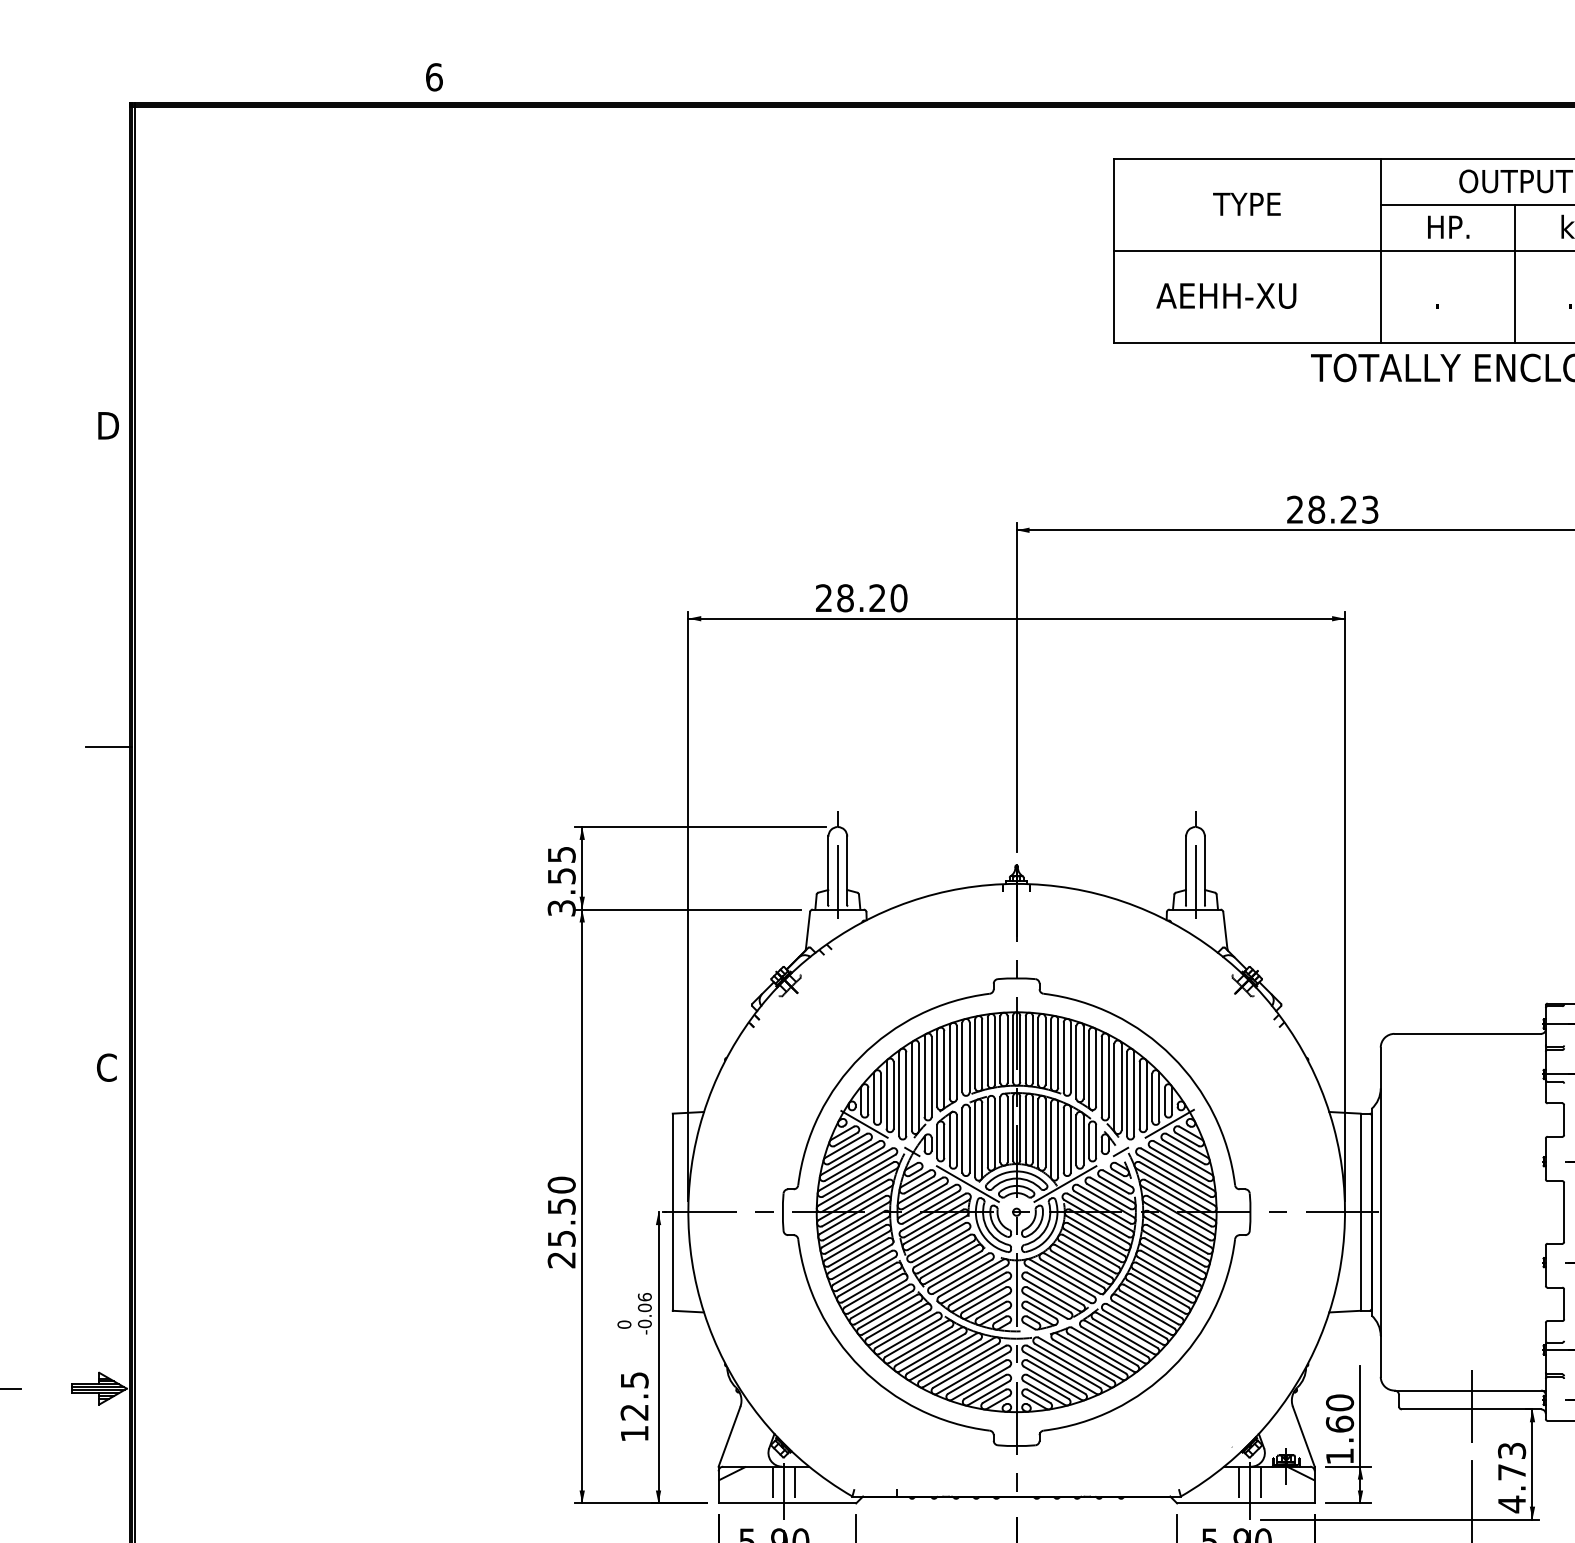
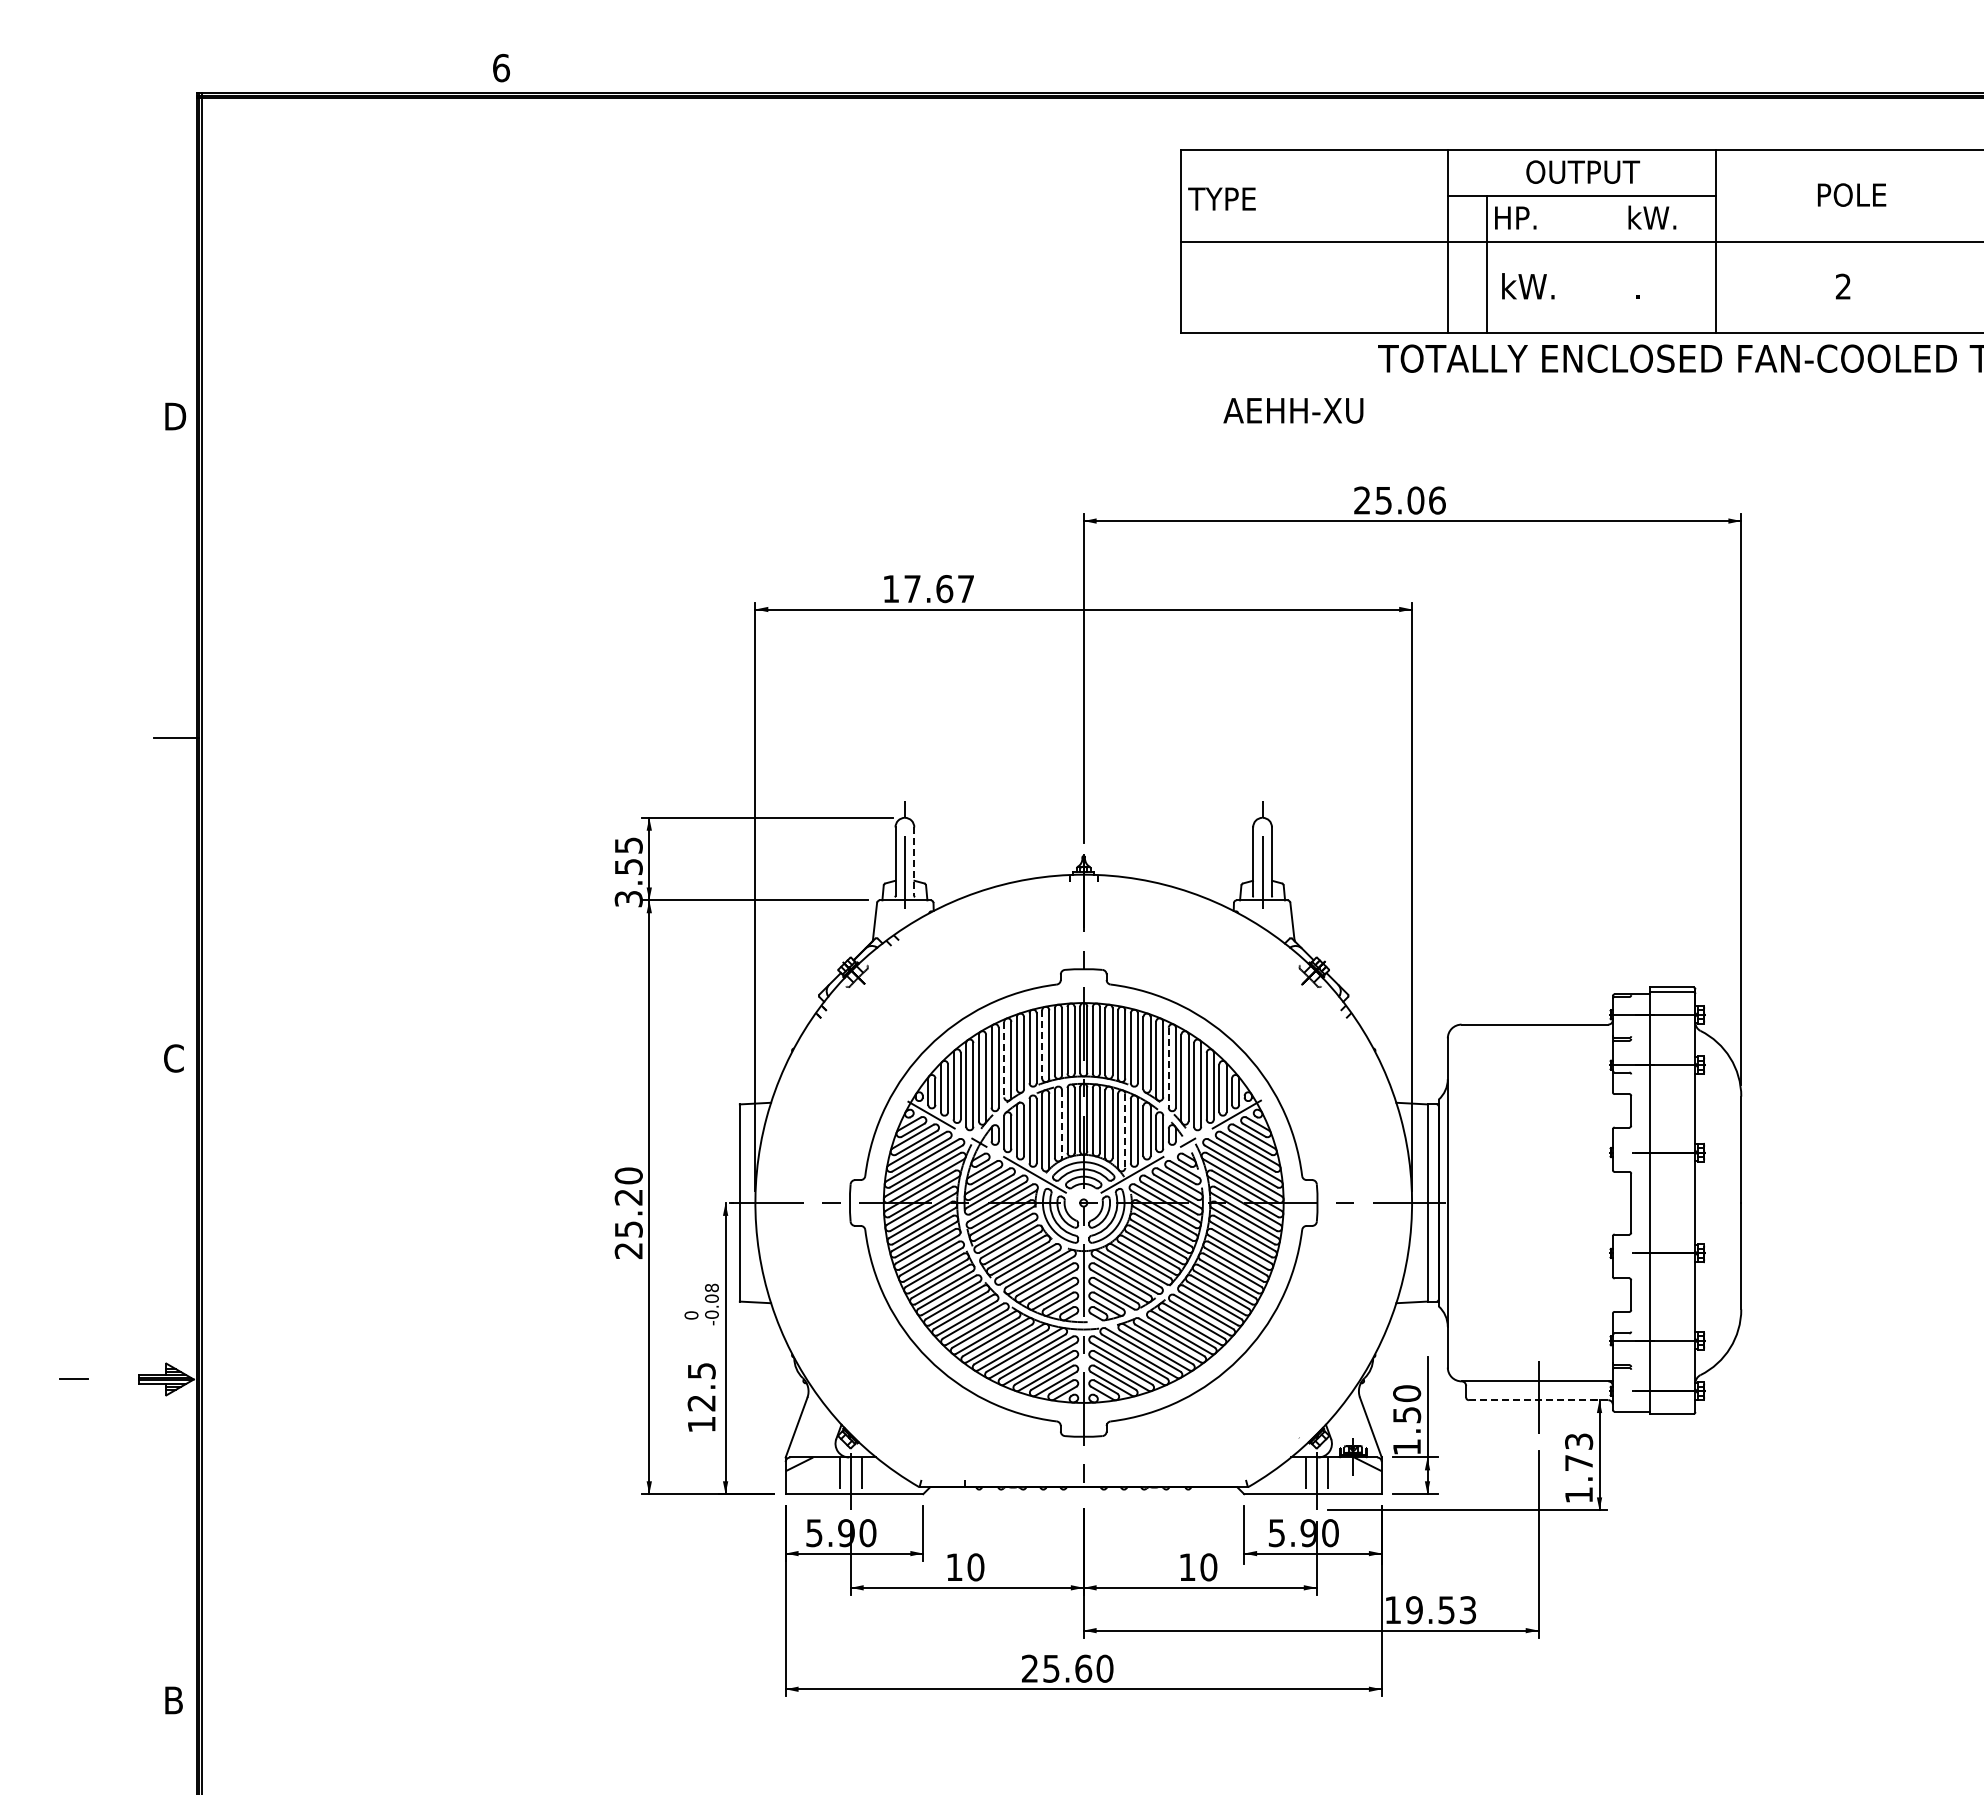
text: (1246, 203) -> (1221, 198), moved
line: (1515, 273) -> (1487, 264), moved
text: (1226, 295) -> (1293, 410), moved
text: (1461, 295) -> (1528, 286), . -> kW.
text: (1343, 509) -> (1410, 500), 28.23 -> 25.06
text: (861, 598) -> (928, 589), 28.20 -> 17.67
line: (847, 870) -> (914, 861), solid -> dashed
line: (975, 1053) -> (1042, 1044), solid -> dashed
line: (937, 1068) -> (1004, 1059), solid -> dashed
line: (1101, 1076) -> (1168, 1067), solid -> dashed
line: (995, 1133) -> (1062, 1124), solid -> dashed
line: (1058, 1140) -> (1125, 1131), solid -> dashed
text: (561, 1206) -> (628, 1197), 25.50 -> 25.20
text: (644, 1296) -> (711, 1287), -0.06 -> -0.08
line: (1471, 1409) -> (1538, 1400), solid -> dashed
text: (1340, 1423) -> (1407, 1414), 1.60 -> 1.50
text: (1511, 1504) -> (1578, 1495), 4.73 -> 1.73

